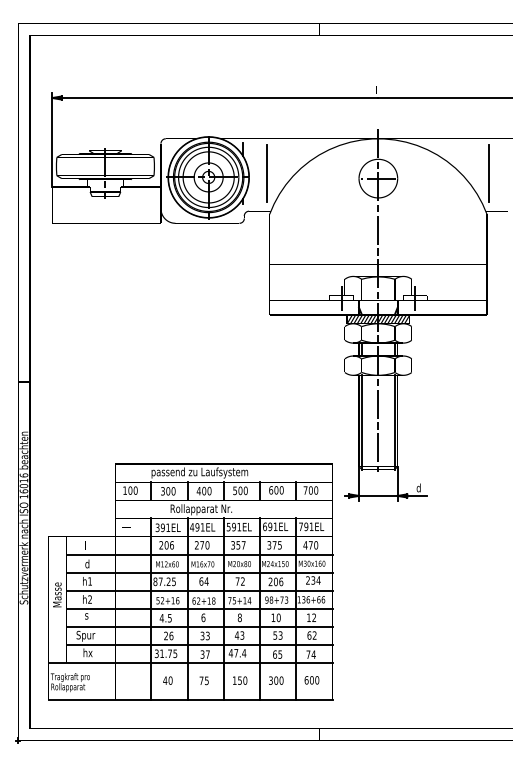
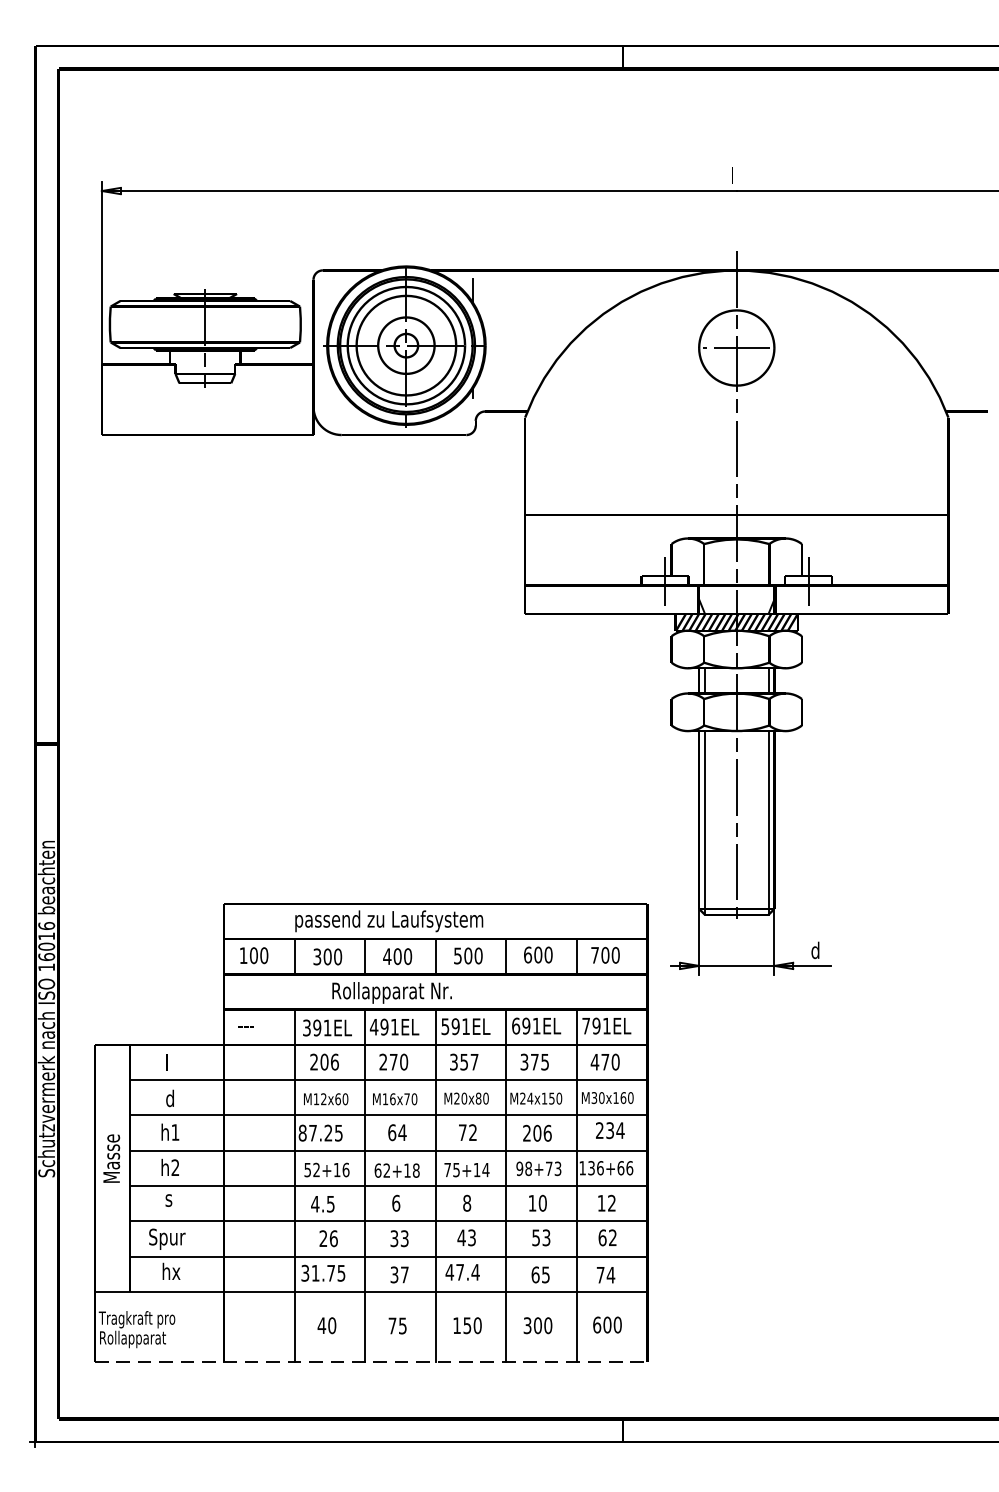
line: (267, 173) -> (520, 338), removed
line: (489, 173) -> (953, 338), removed
line: (190, 699) -> (370, 1362), solid -> dashed

